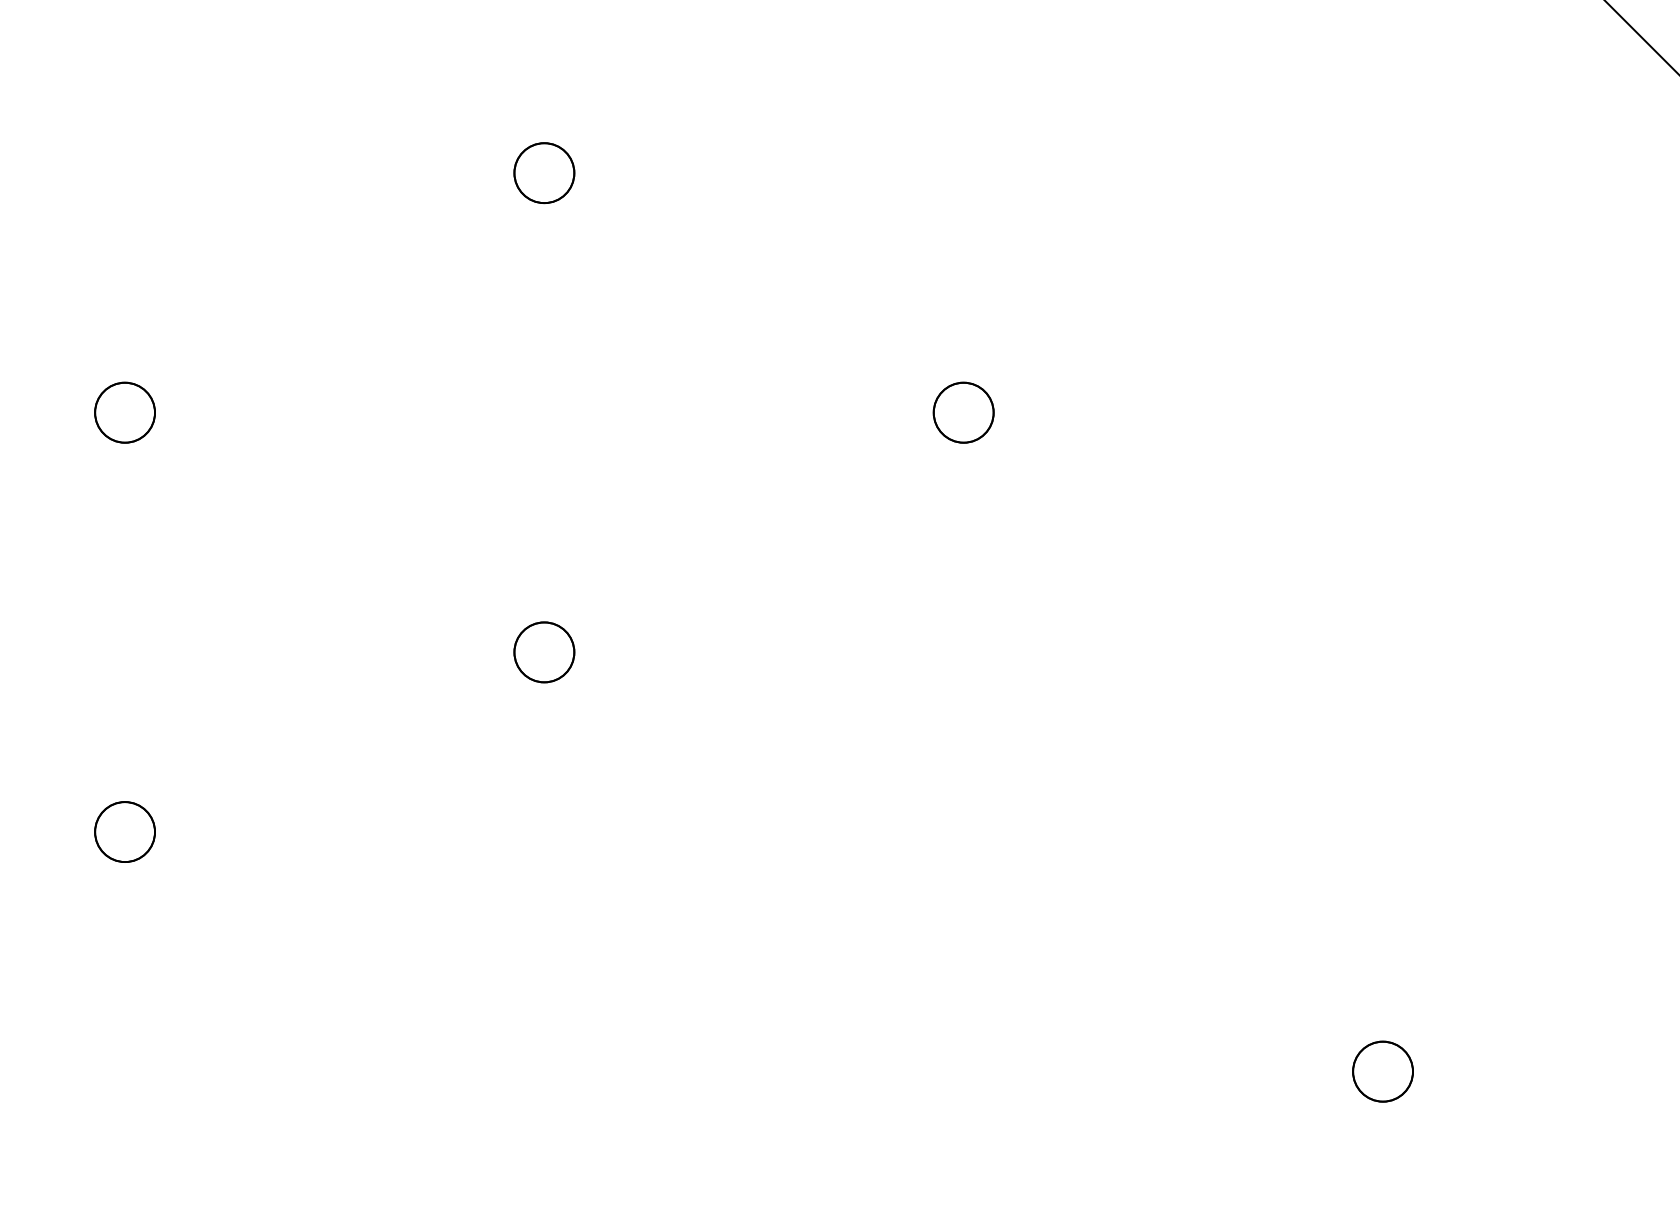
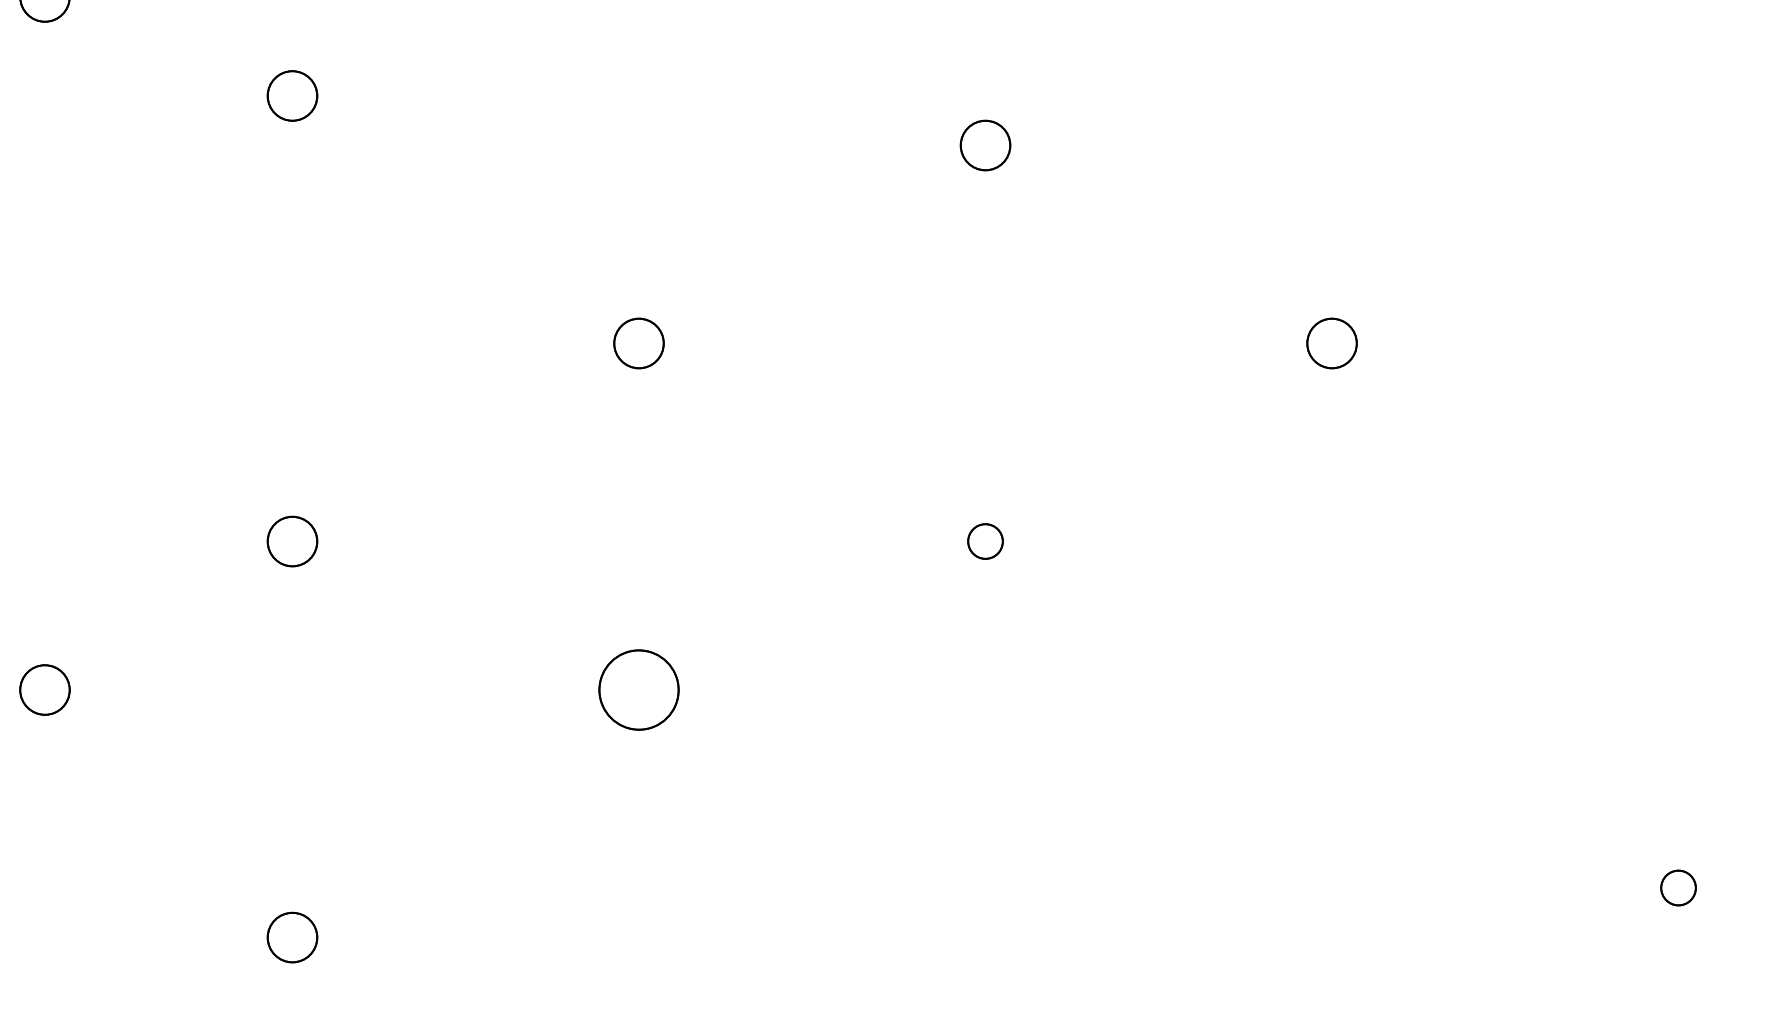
part: (544, 652) -> (985, 541), size x0.7
part: (124, 831) -> (638, 689), size x1.6
part: (1382, 1071) -> (1678, 887), size x0.7

